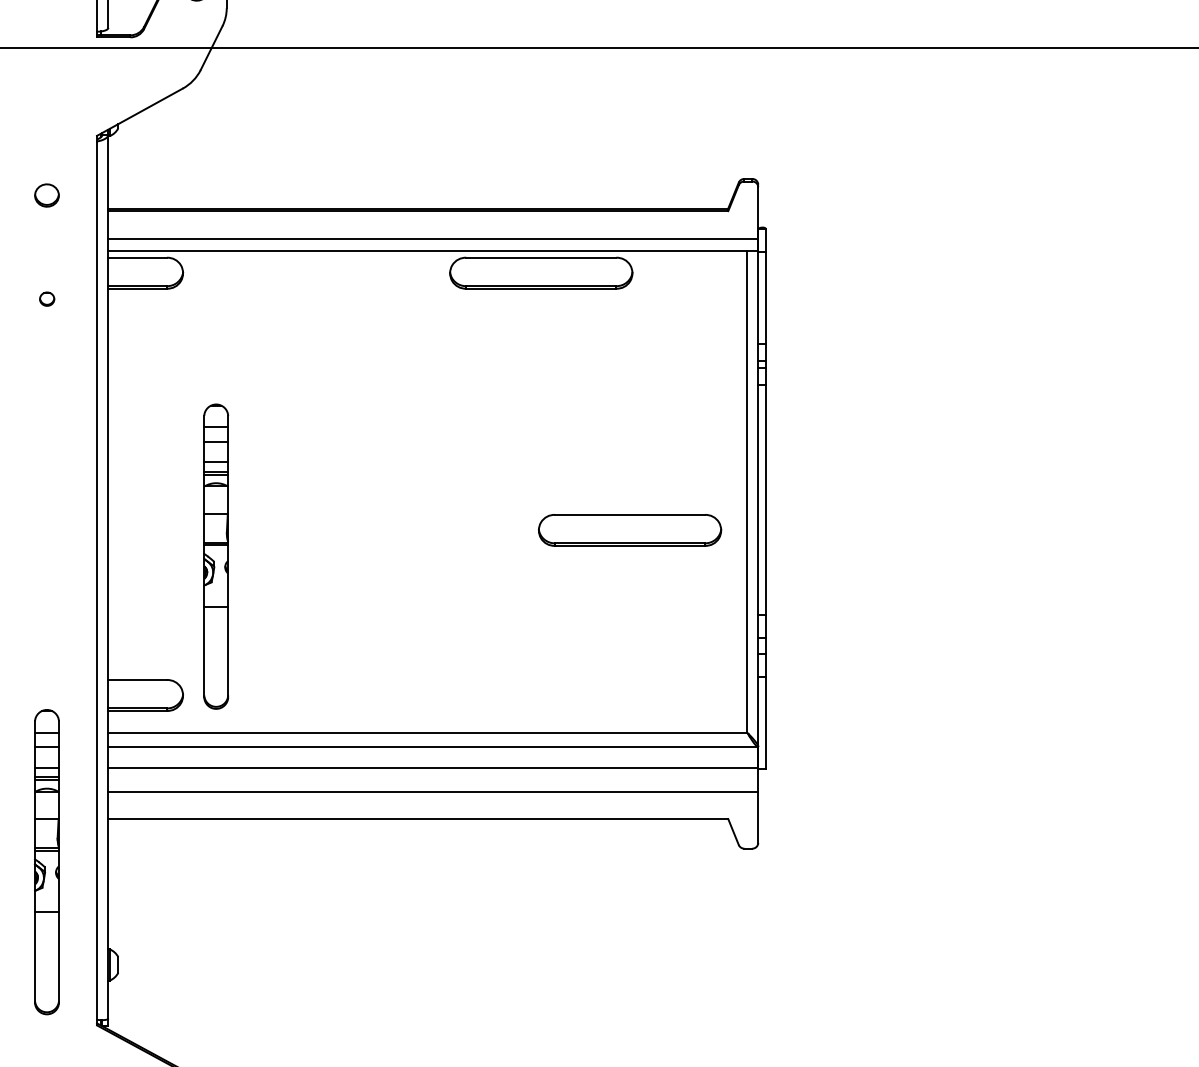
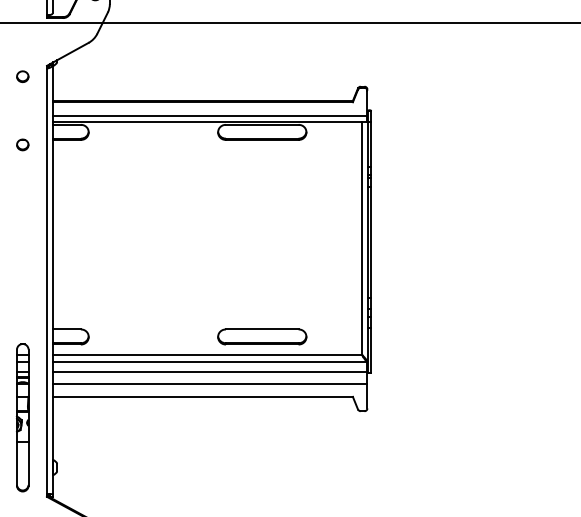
part: (46, 195) -> (22, 76), moved
part: (46, 298) -> (22, 144), size x1.67
part: (630, 529) -> (262, 336), moved
part: (215, 556) -> (104, 269), removed

